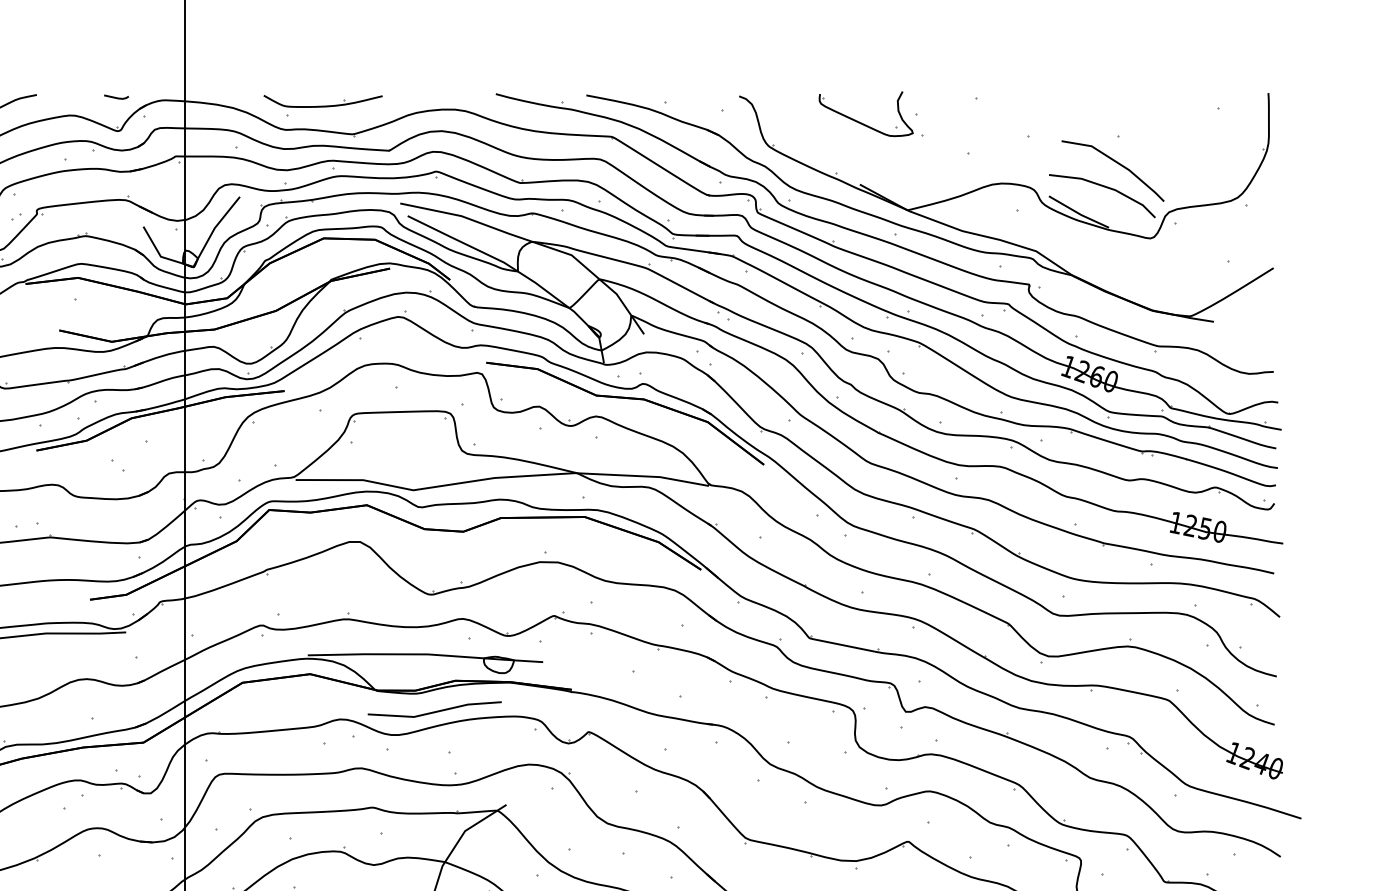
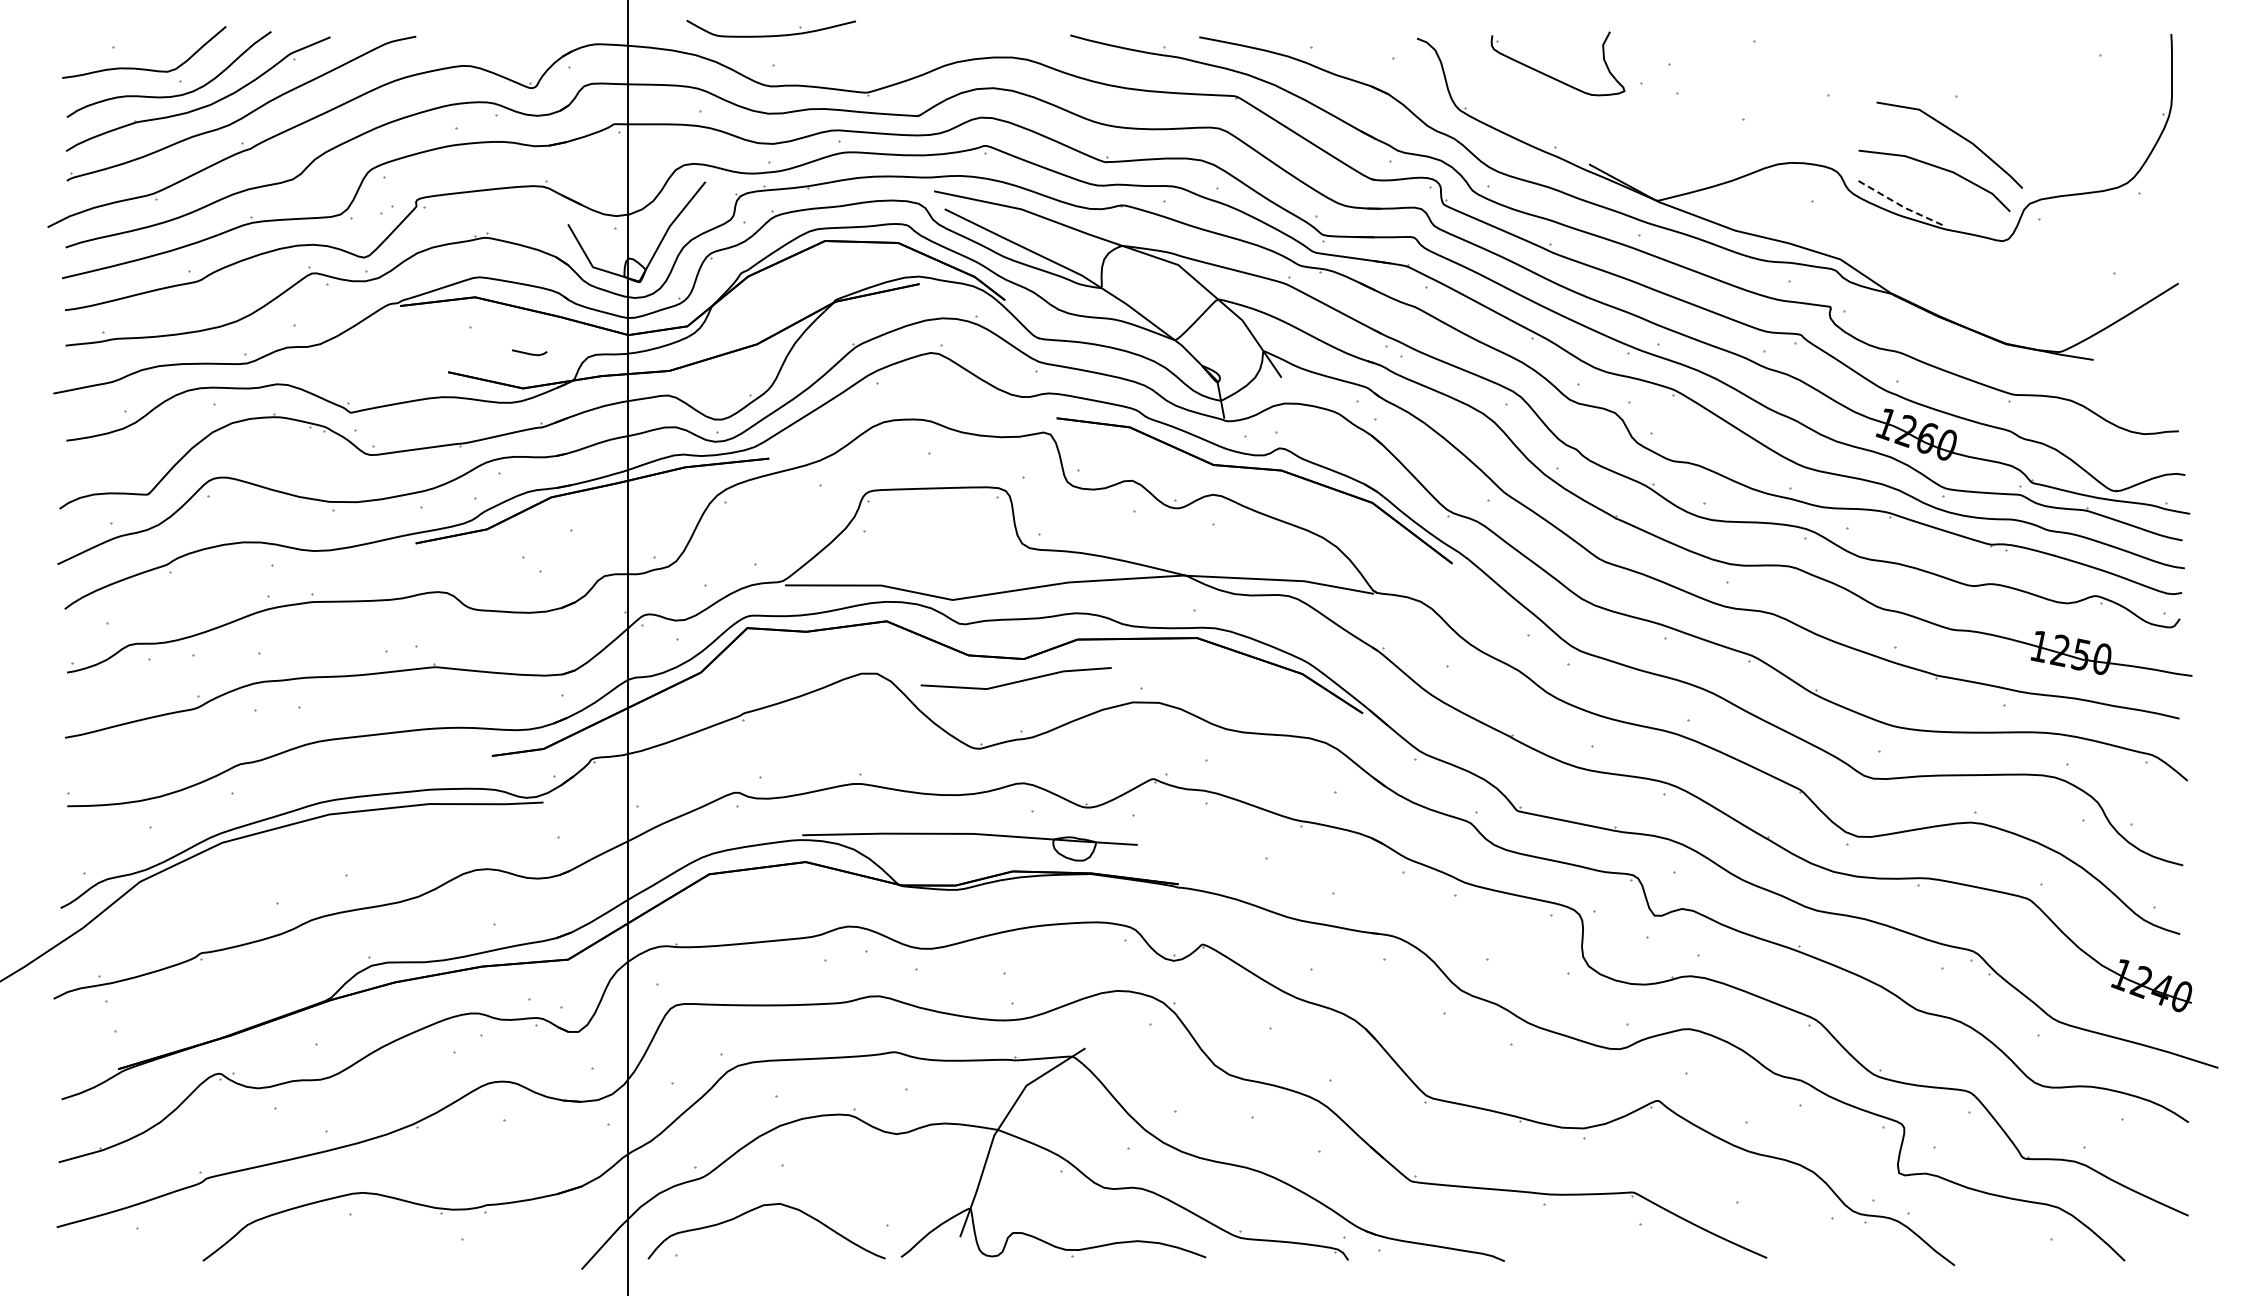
line: (115, 96) -> (528, 352), moved
part: (322, 106) -> (770, 35), moved
part: (862, 122) -> (1552, 76), moved
line: (1079, 213) -> (1901, 205), solid -> dashed
line: (434, 711) -> (1015, 681), moved

